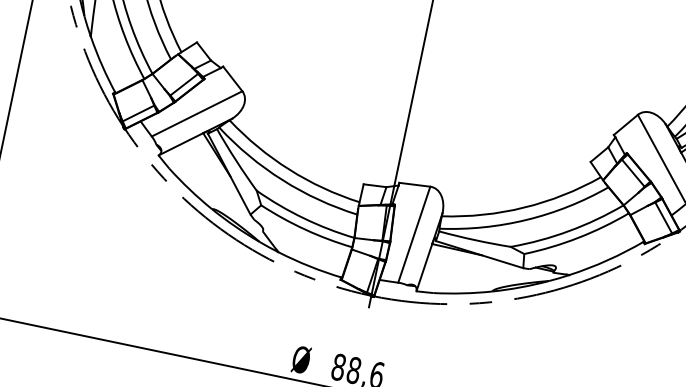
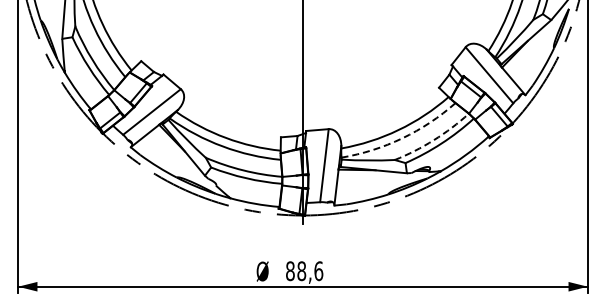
arc: (527, 220) -> (402, 138), solid -> dashed
arc: (568, 231) -> (433, 140), solid -> dashed

